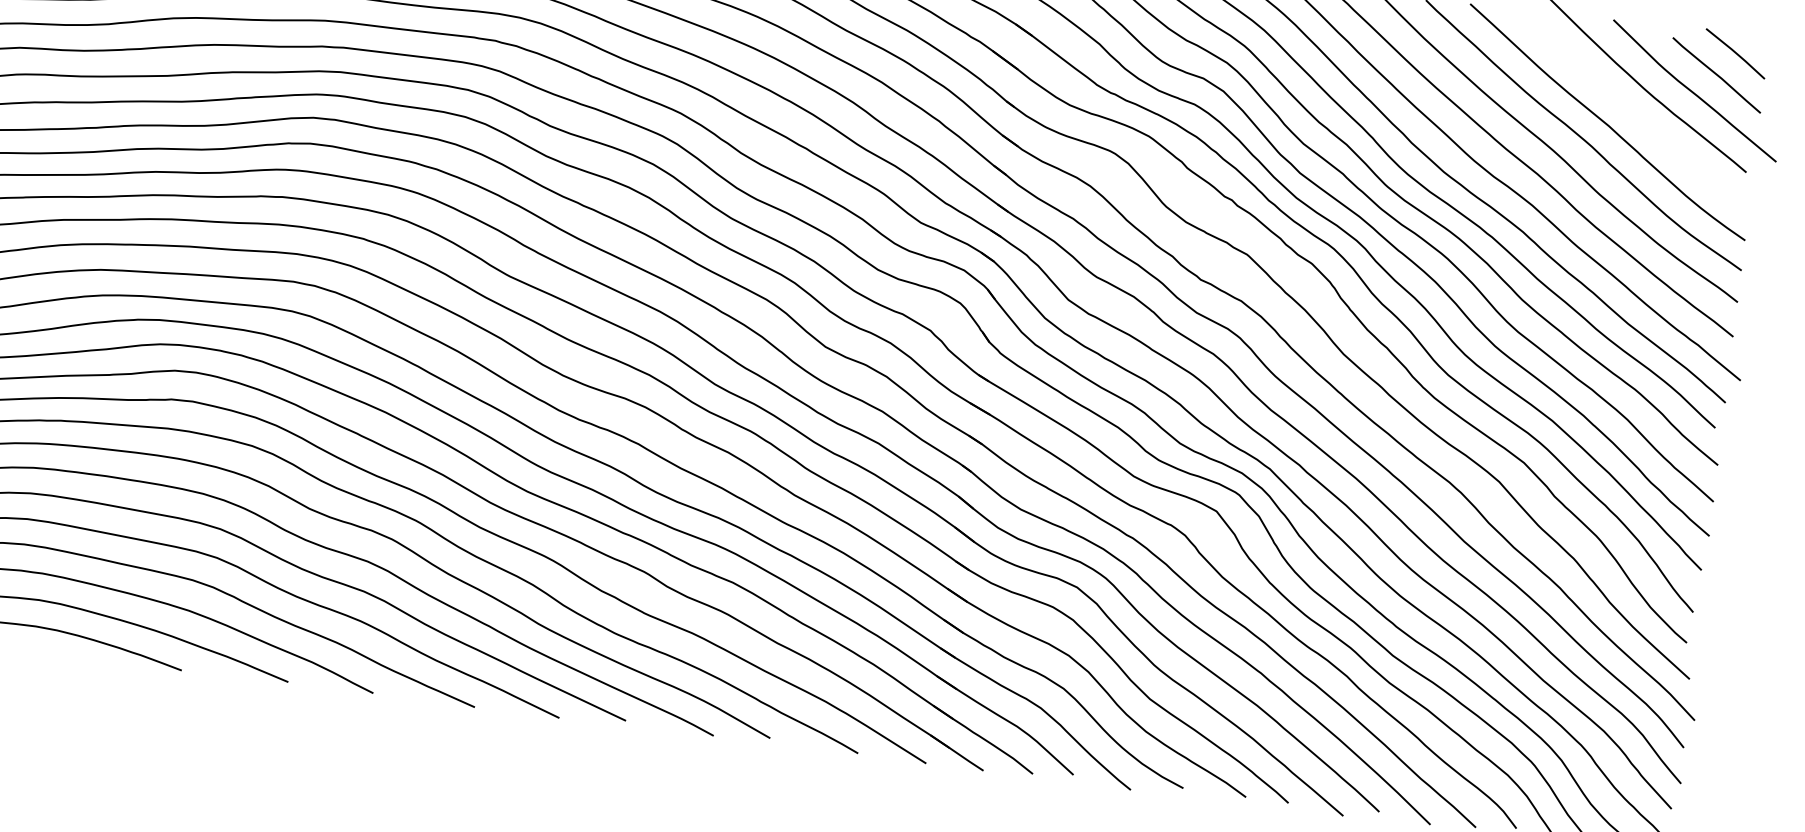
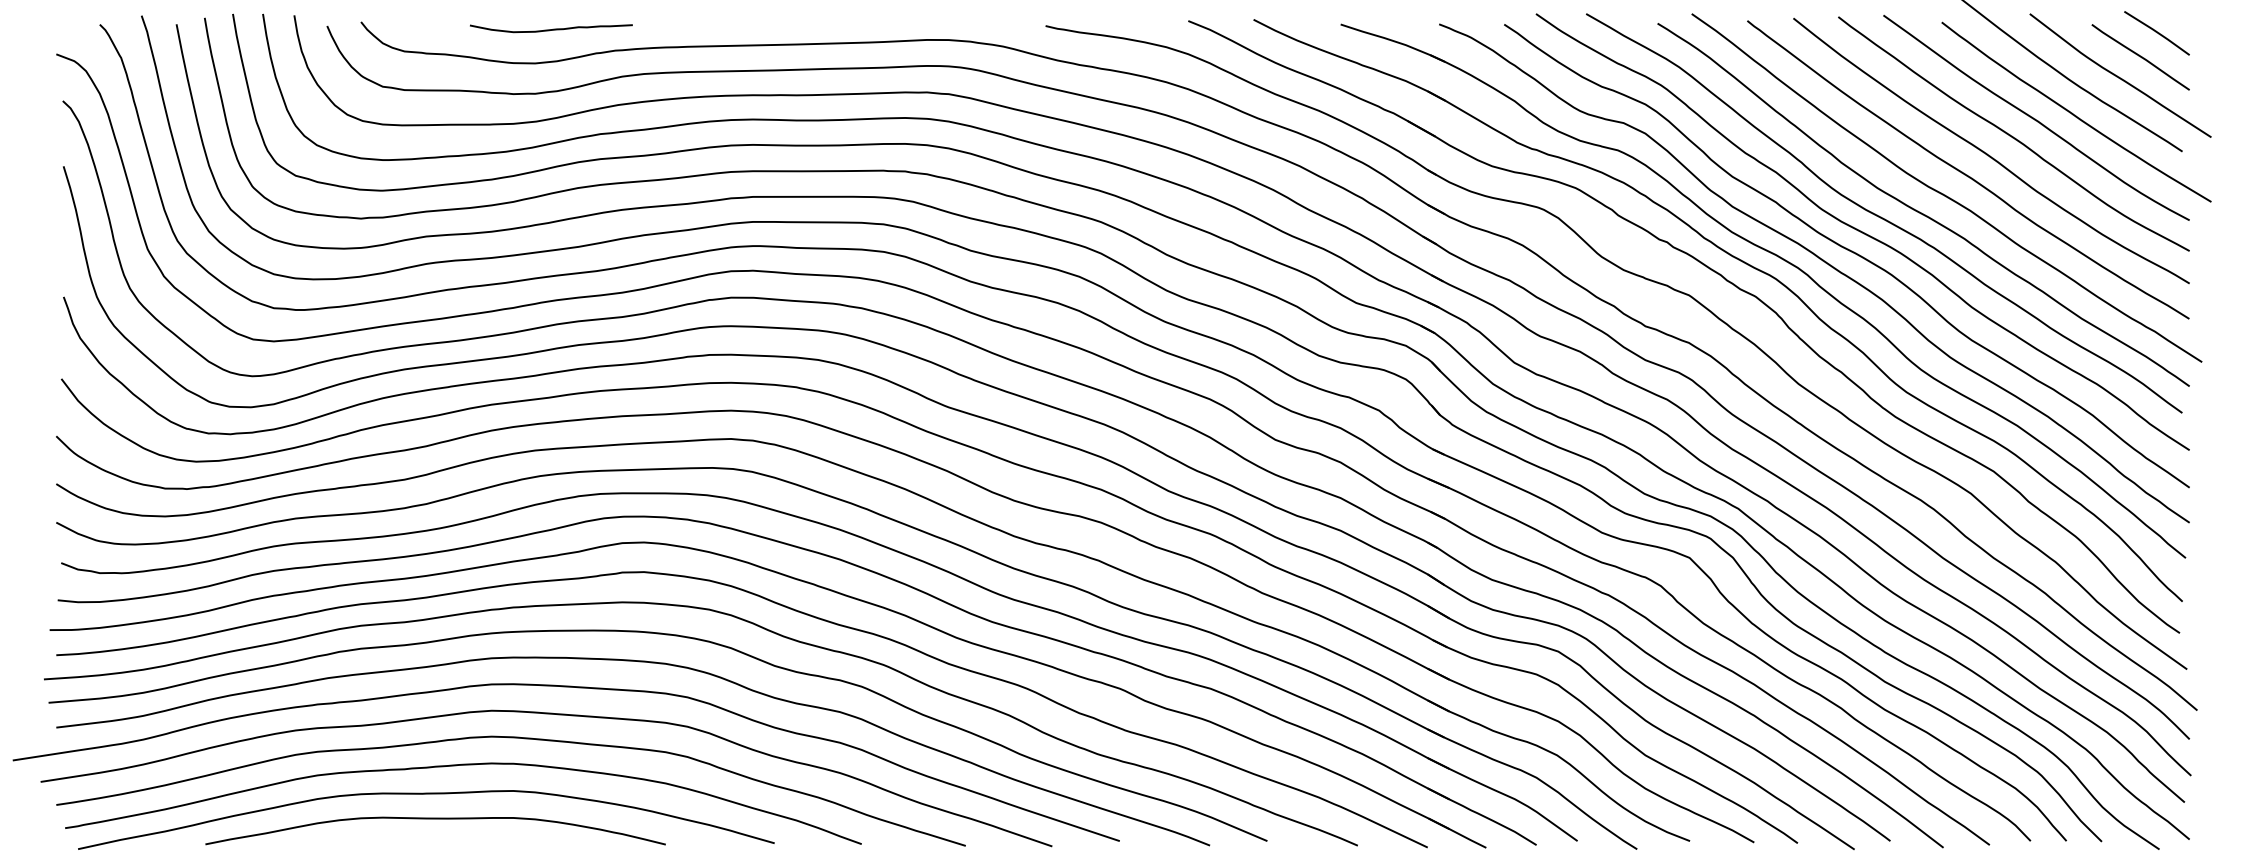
curve: (1644, 122) -> (2073, 113), added

